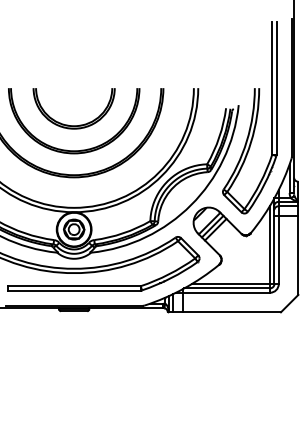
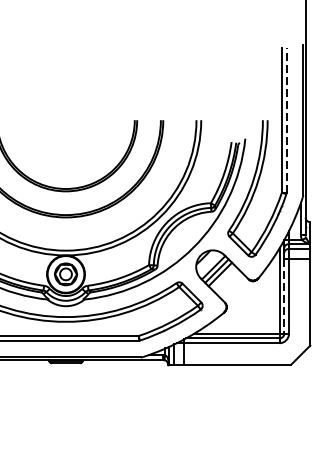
line: (276, 88) -> (286, 120), solid -> dashed
part: (68, 124) -> (59, 159), removed
line: (274, 250) -> (284, 297), solid -> dashed

